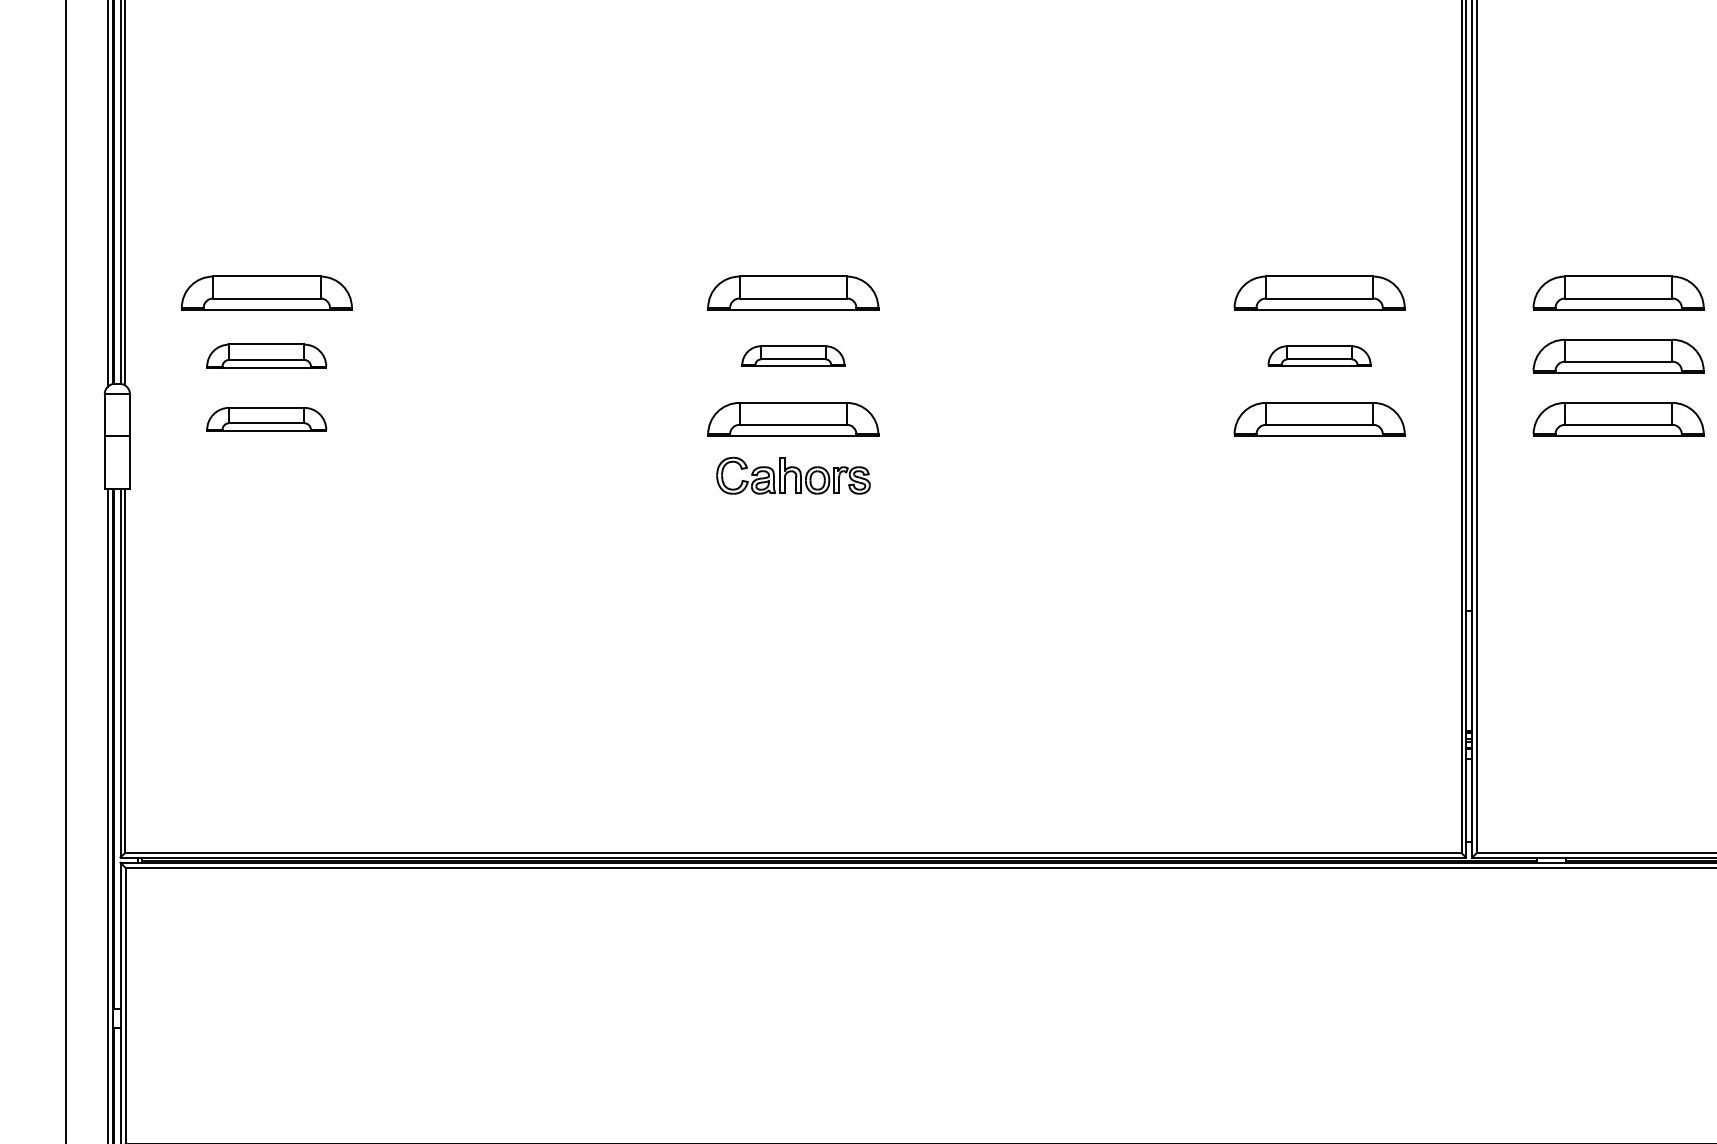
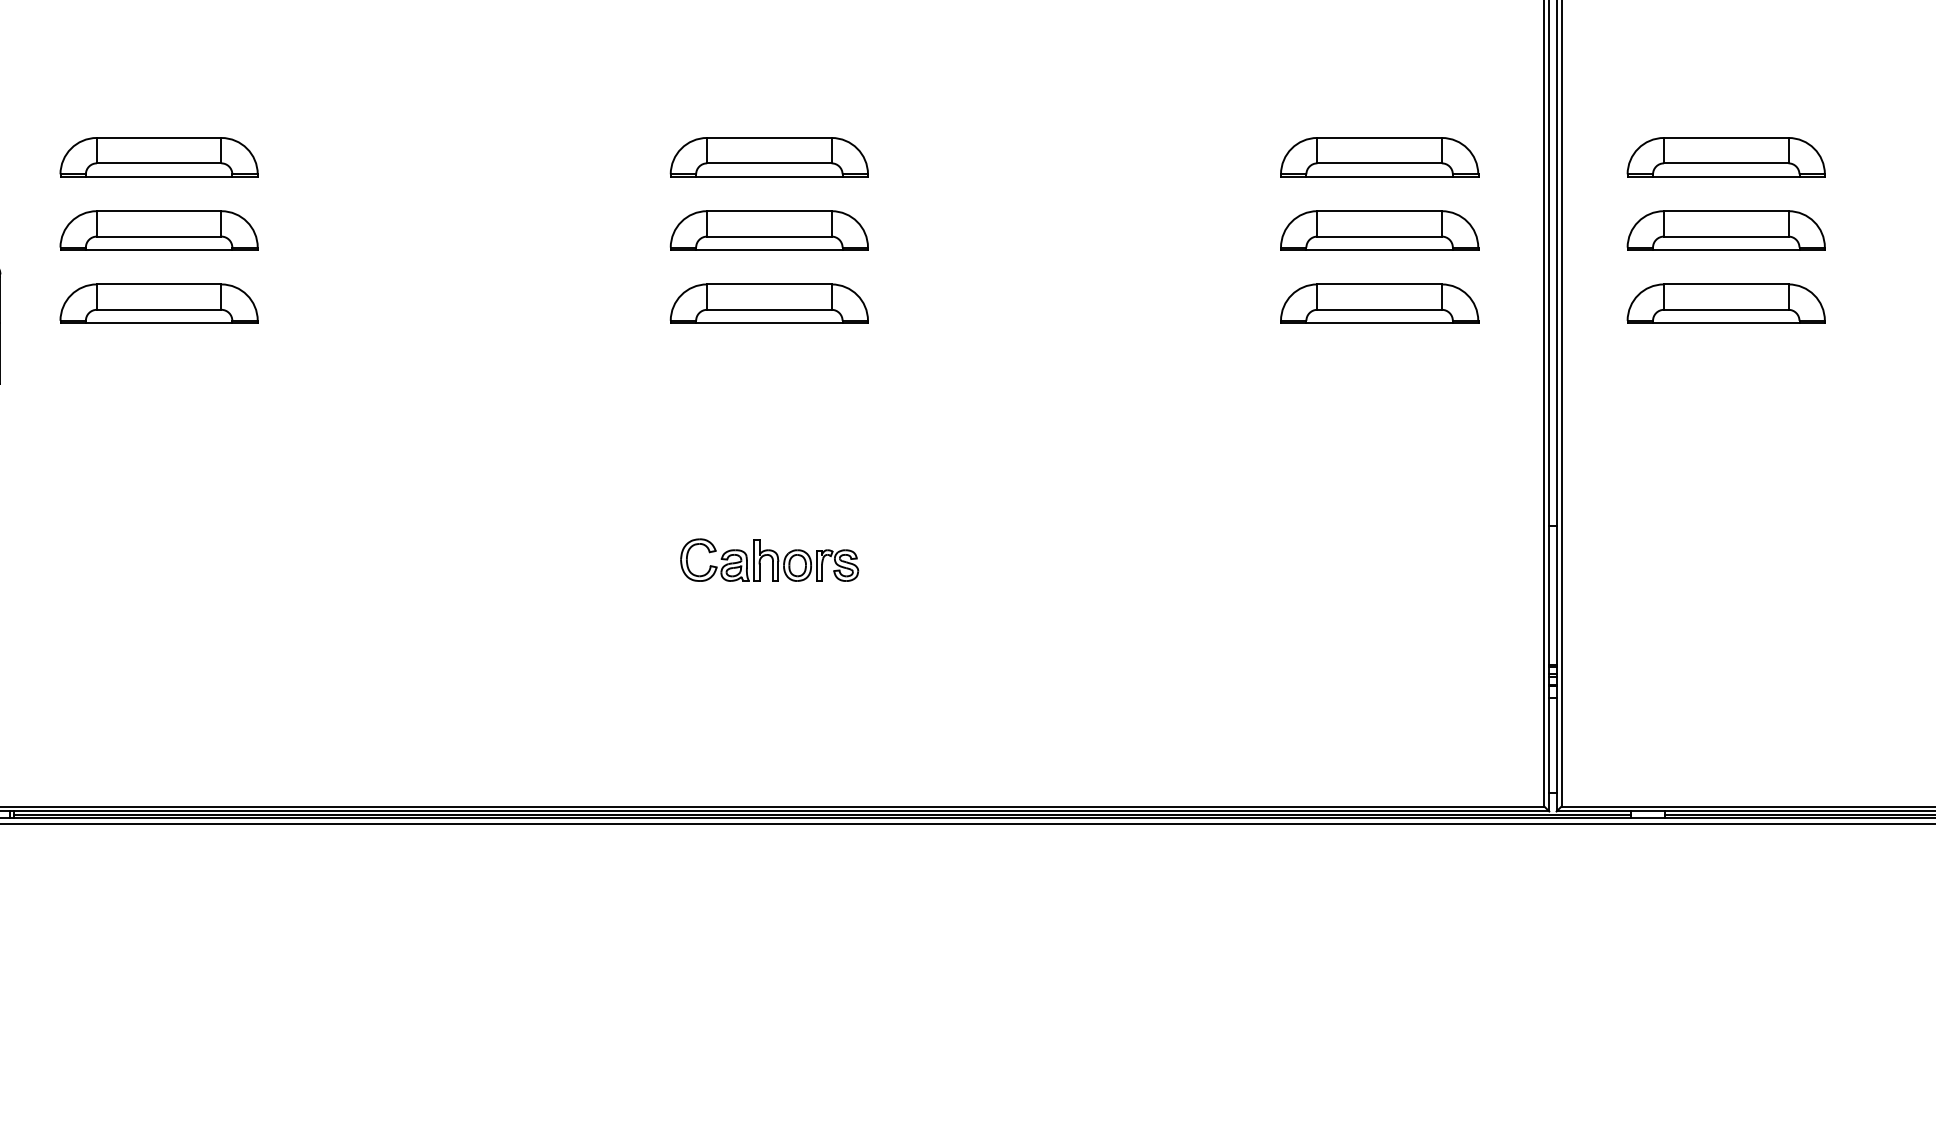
part: (266, 355) -> (158, 229), size x1.43
part: (793, 355) -> (769, 229), size x1.67
part: (1319, 355) -> (1379, 229), size x1.67
part: (266, 419) -> (158, 303), size x1.43
part: (793, 475) -> (769, 559), moved

